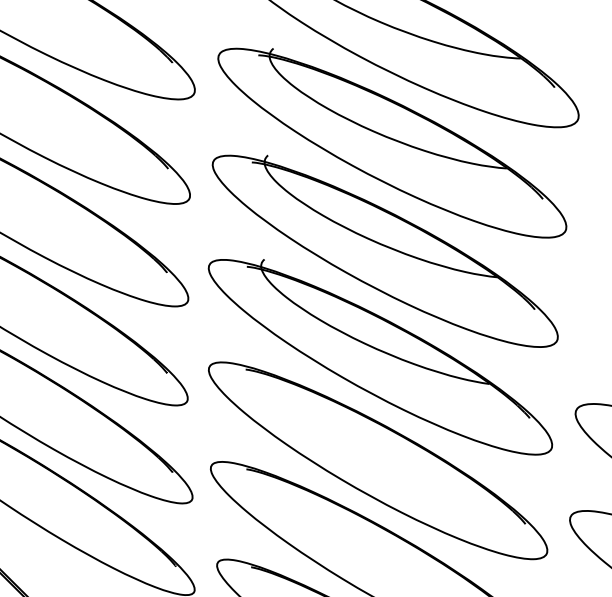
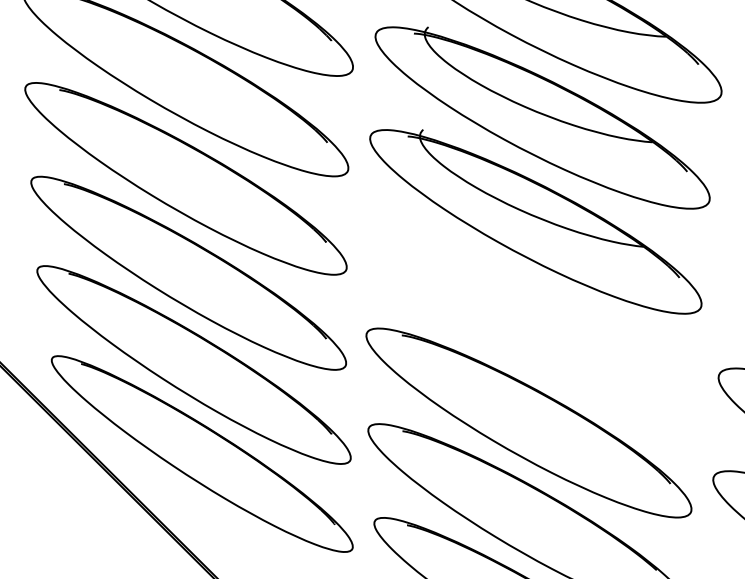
part: (379, 357) -> (530, 323), removed

